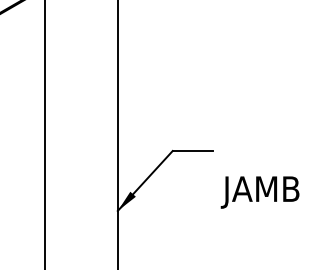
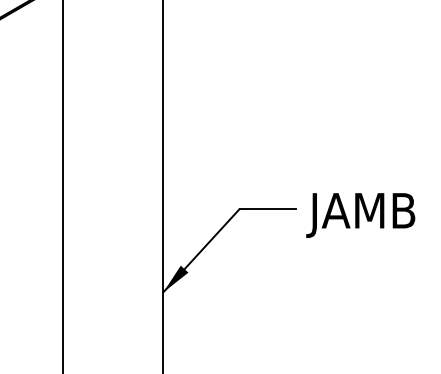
text: (259, 192) -> (359, 215), moved

